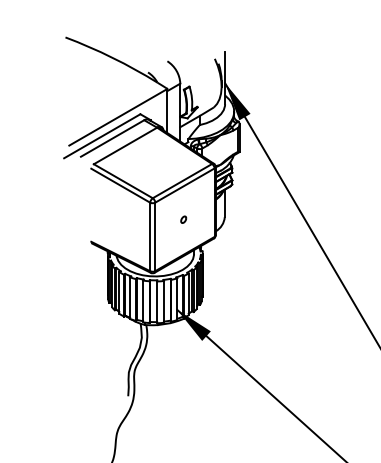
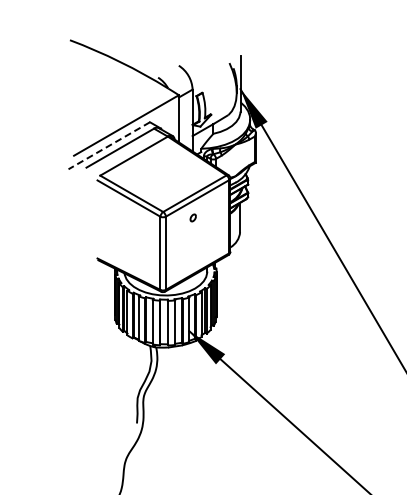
line: (101, 136) -> (108, 146), solid -> dashed
part: (183, 219) -> (192, 217), moved

